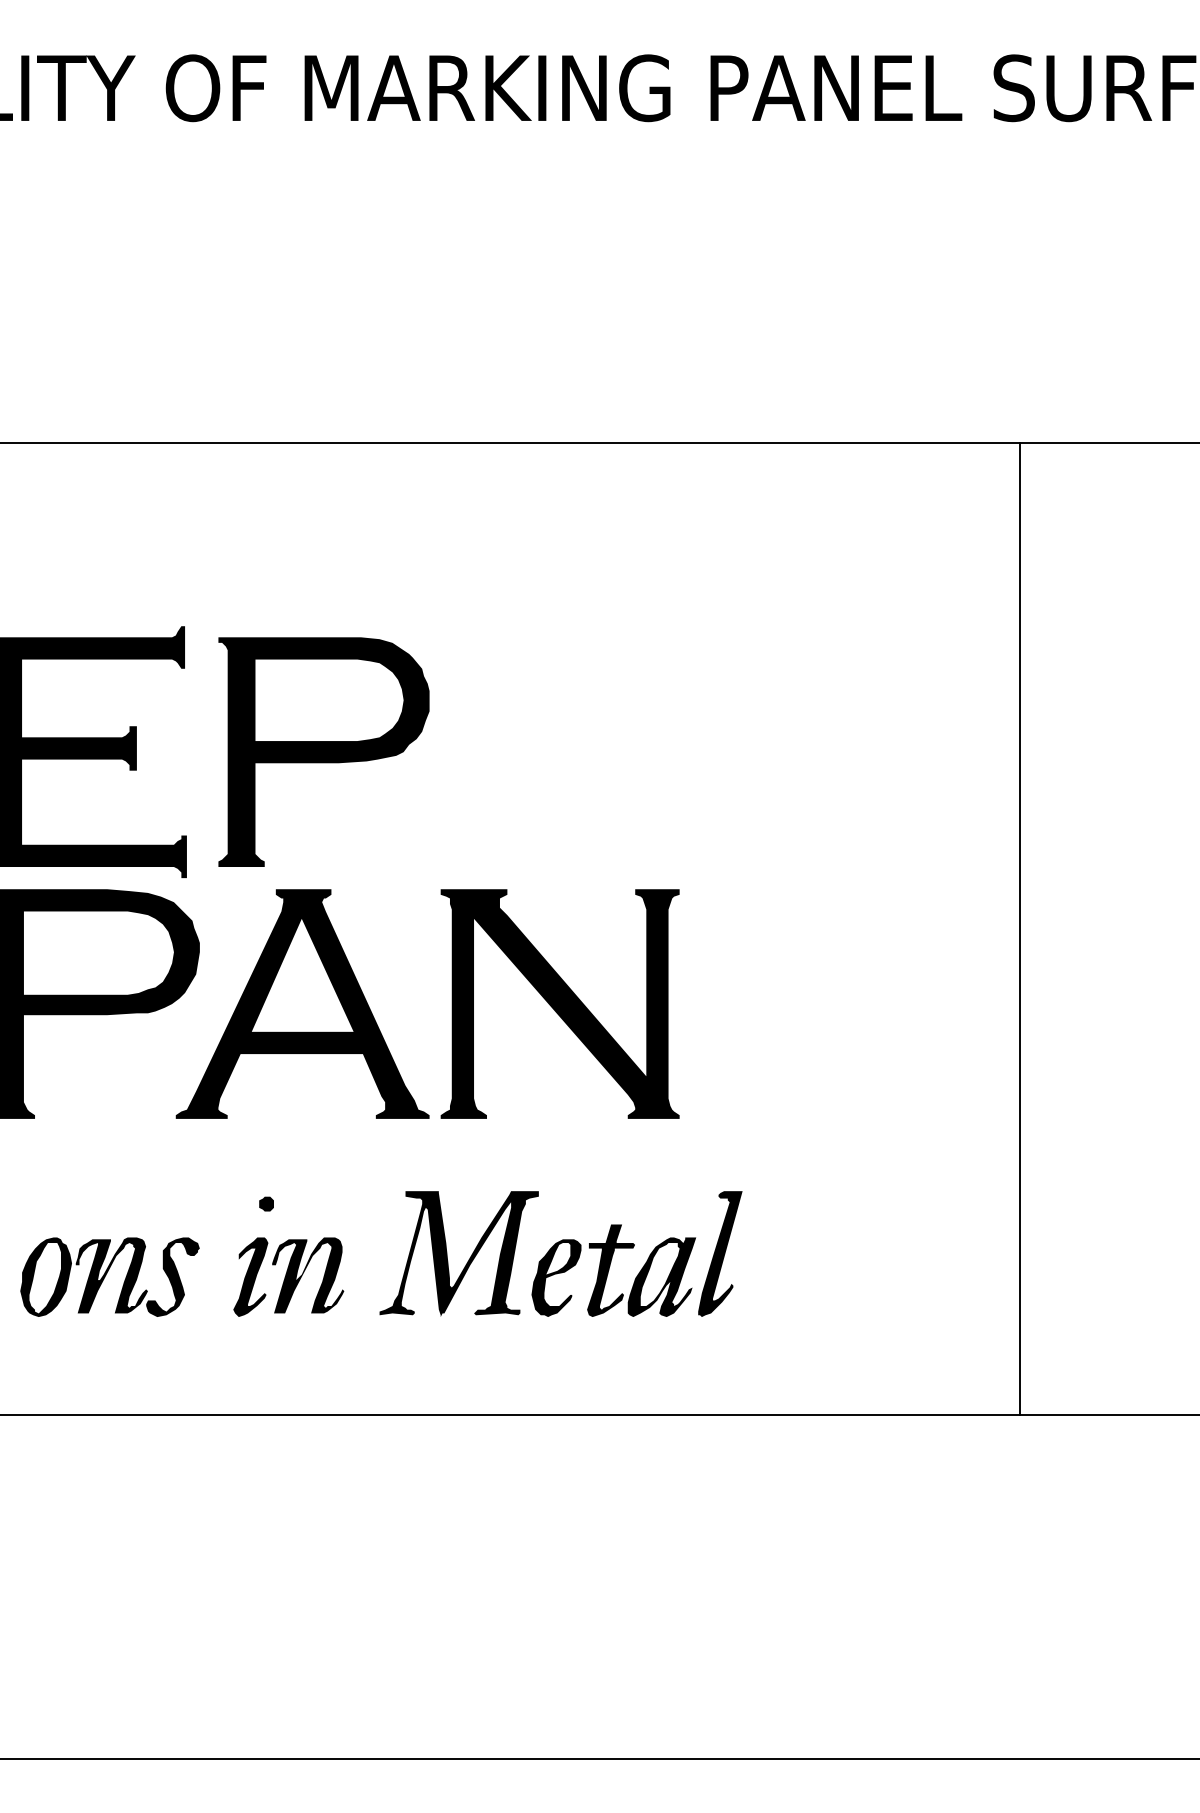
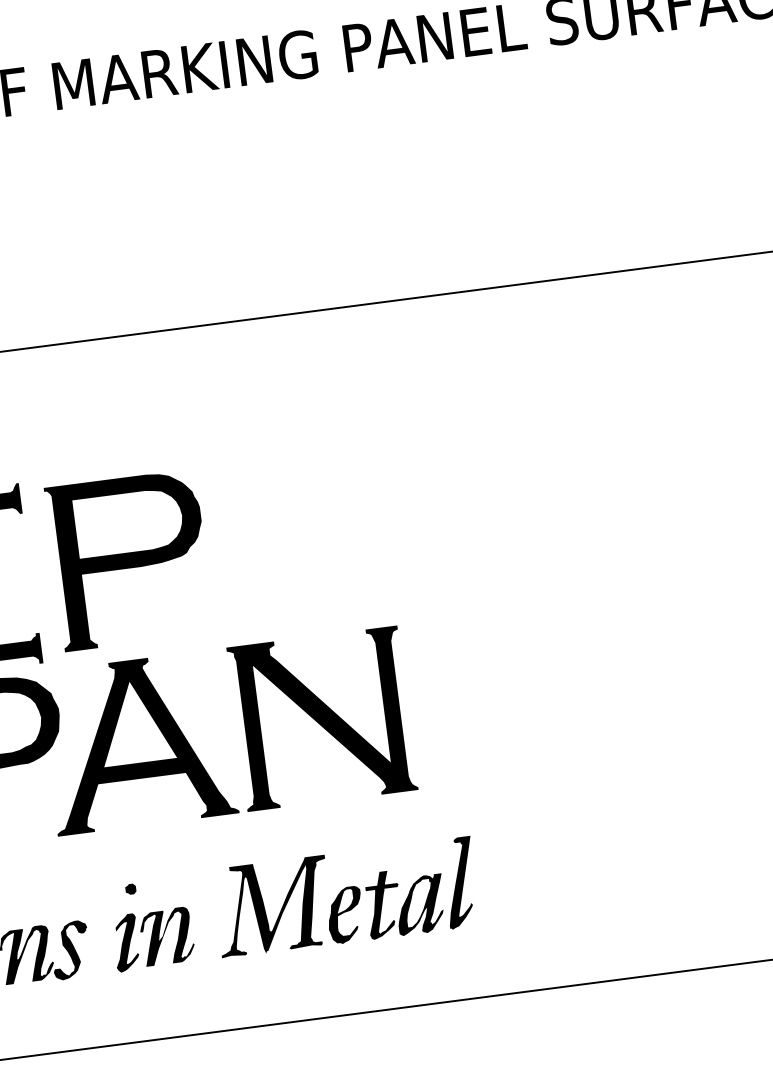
line: (1019, 928) -> (644, 621), removed

